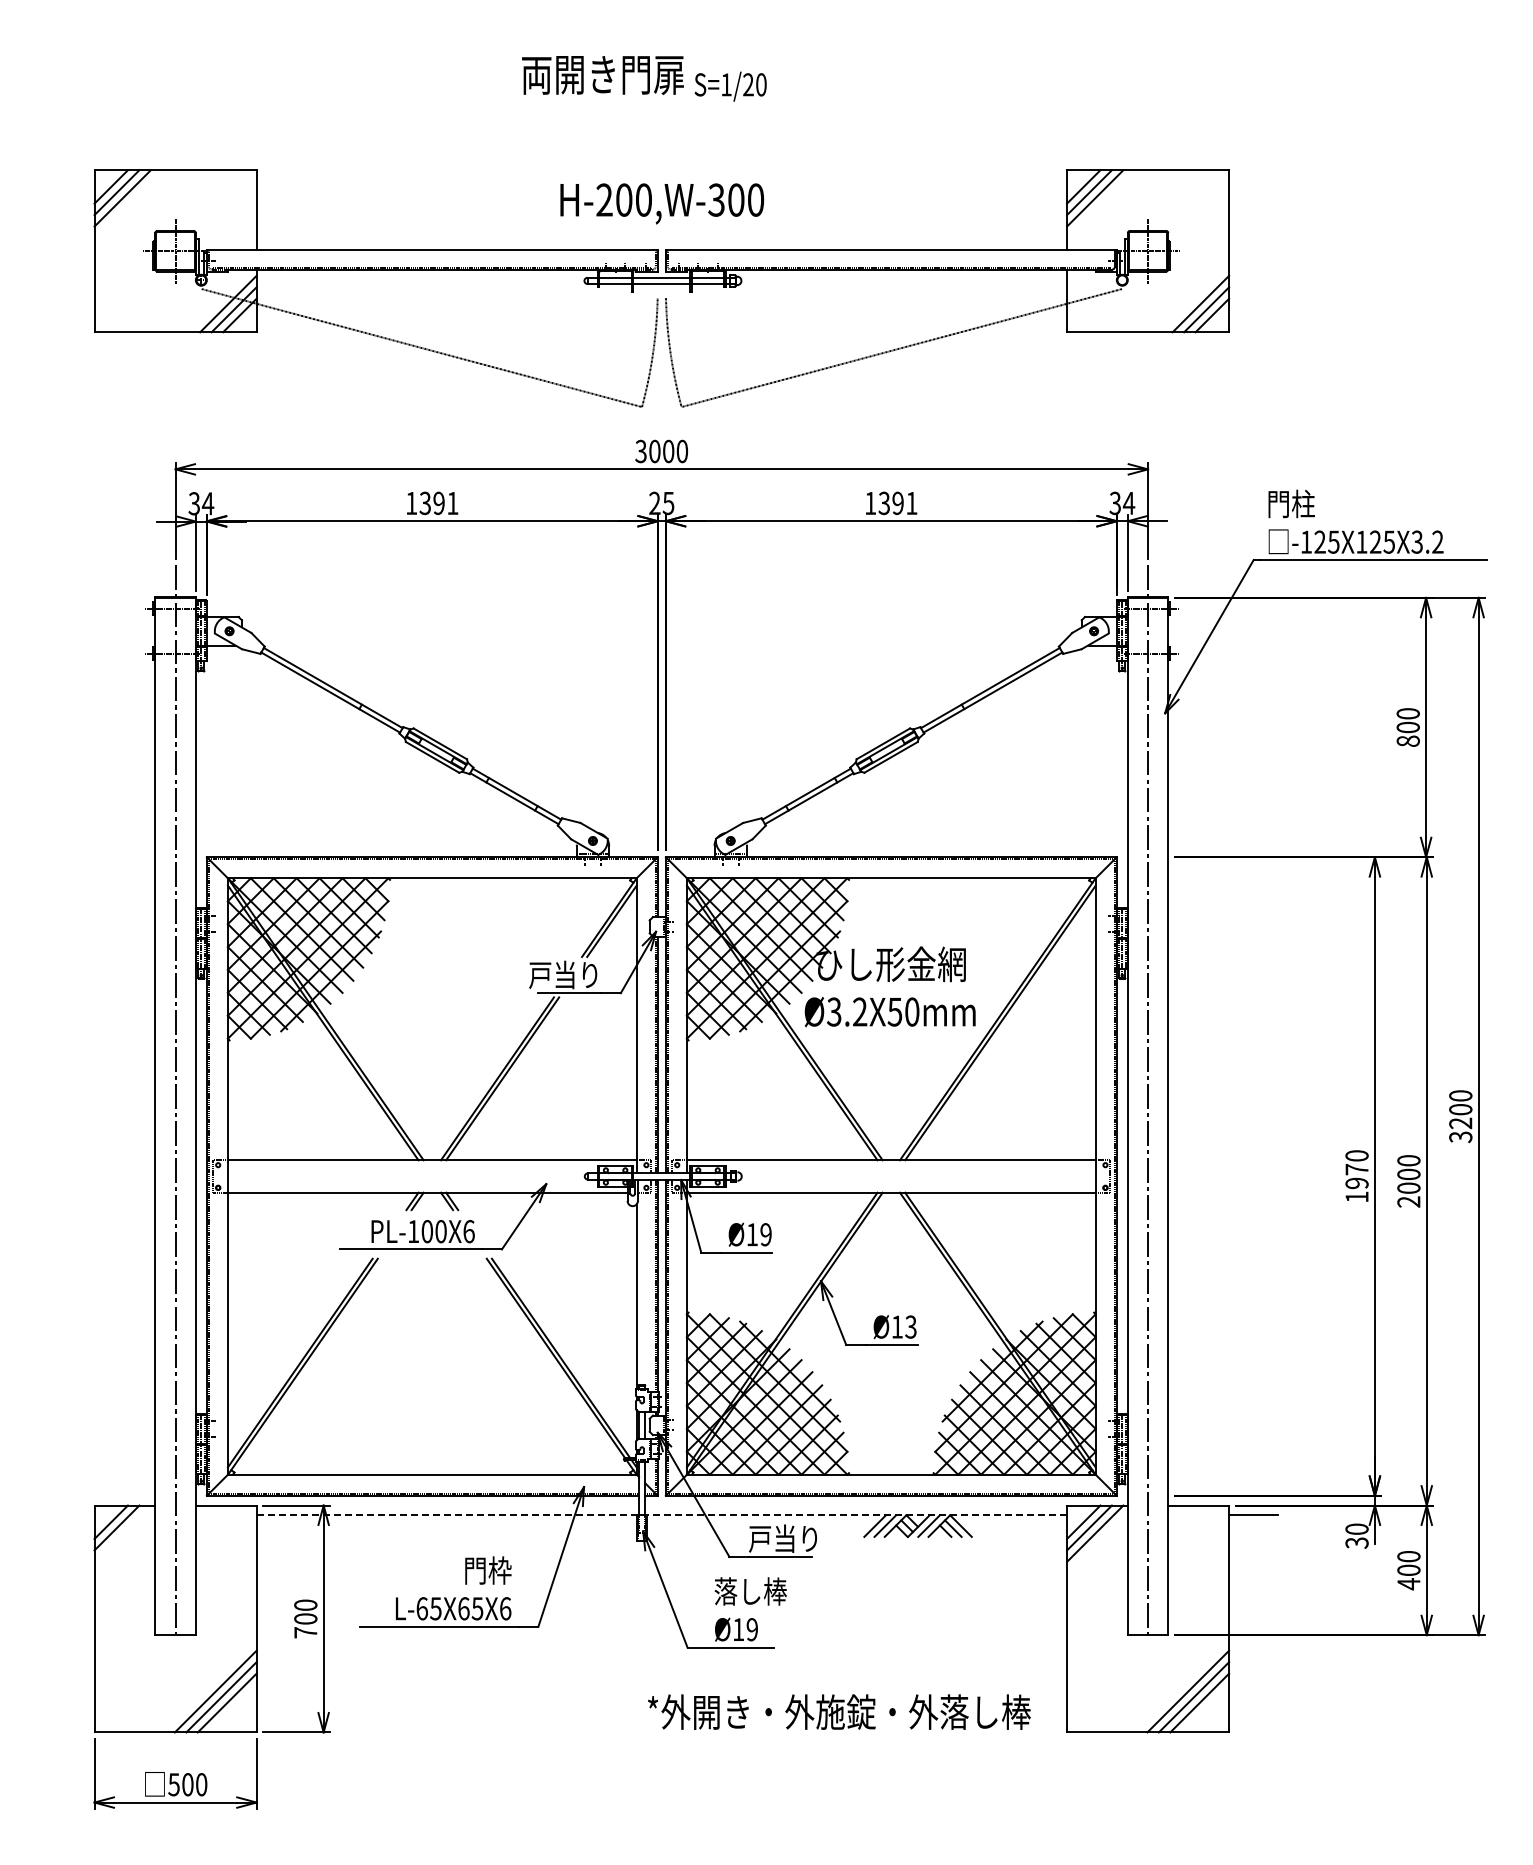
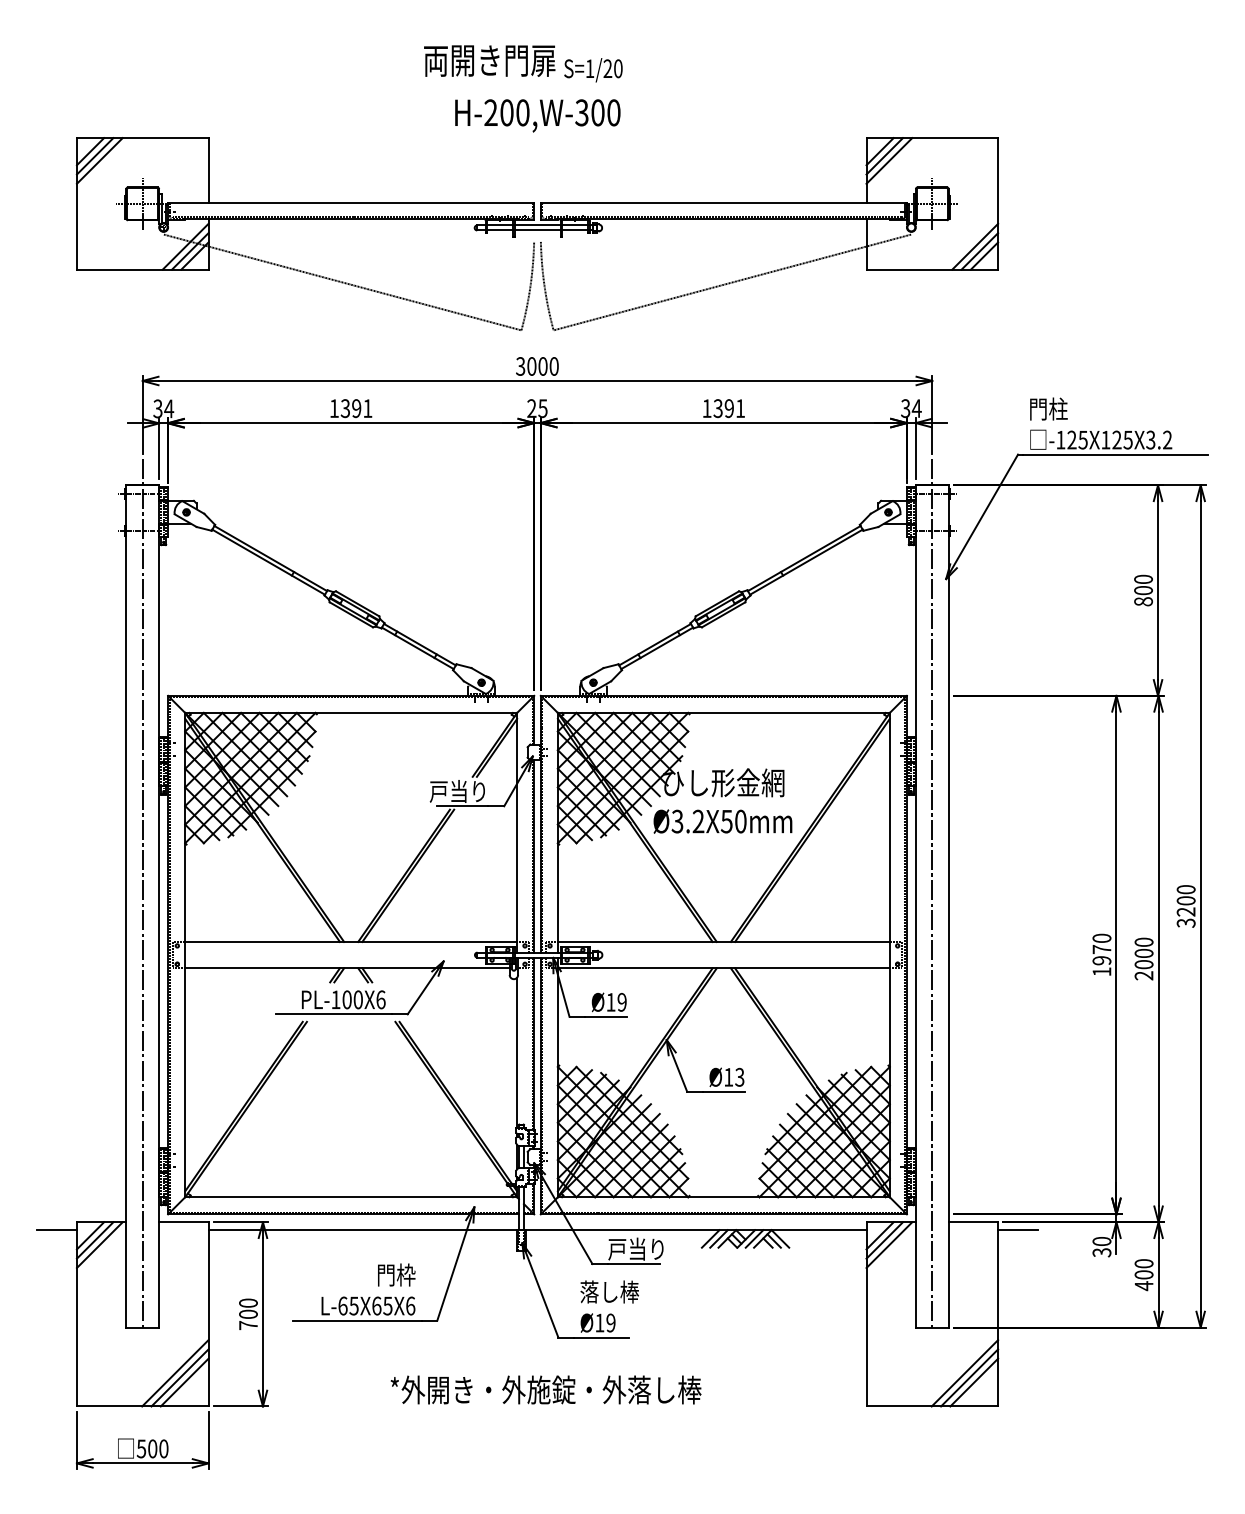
text: (662, 203) -> (538, 115), moved
line: (69, 1515) -> (56, 1230), added
line: (661, 1515) -> (537, 1230), dashed -> solid
line: (122, 1533) -> (99, 1244), added
text: (839, 1711) -> (546, 1389), moved

